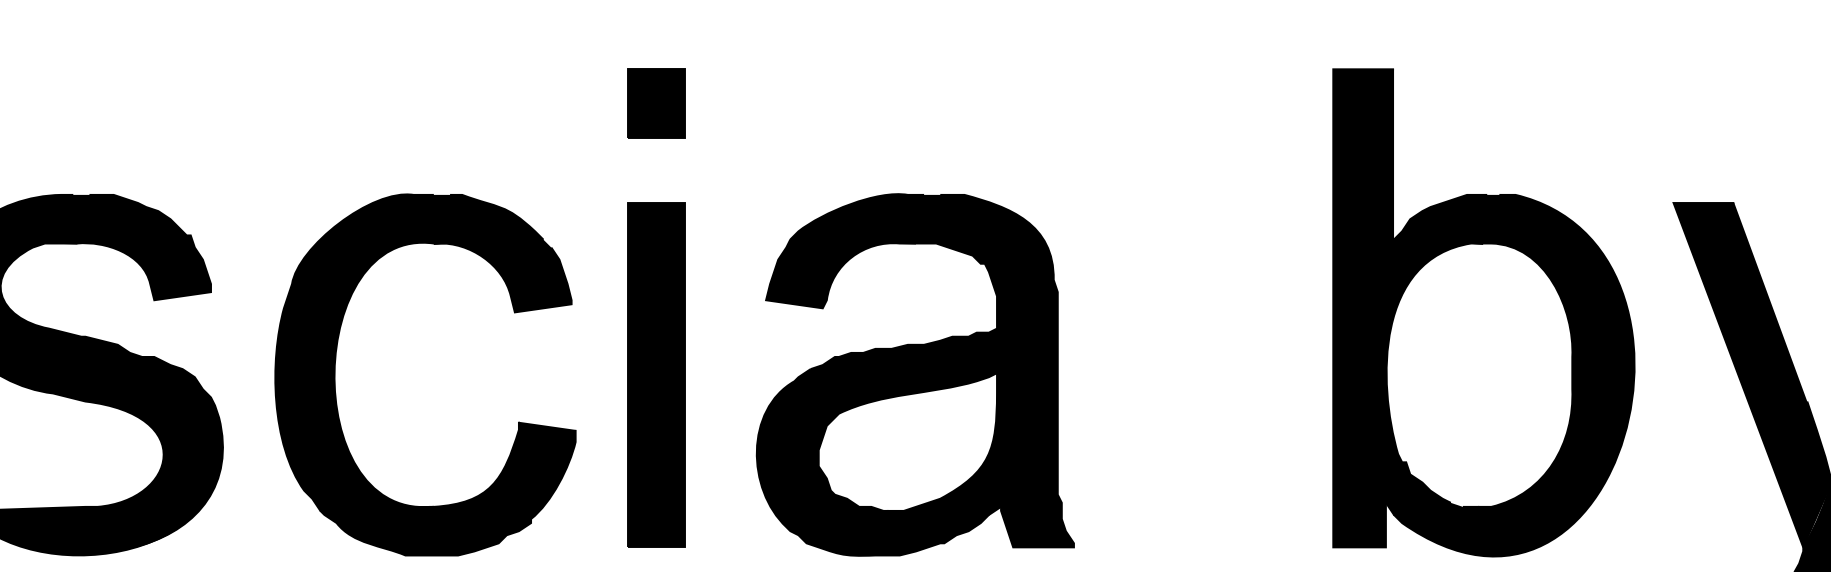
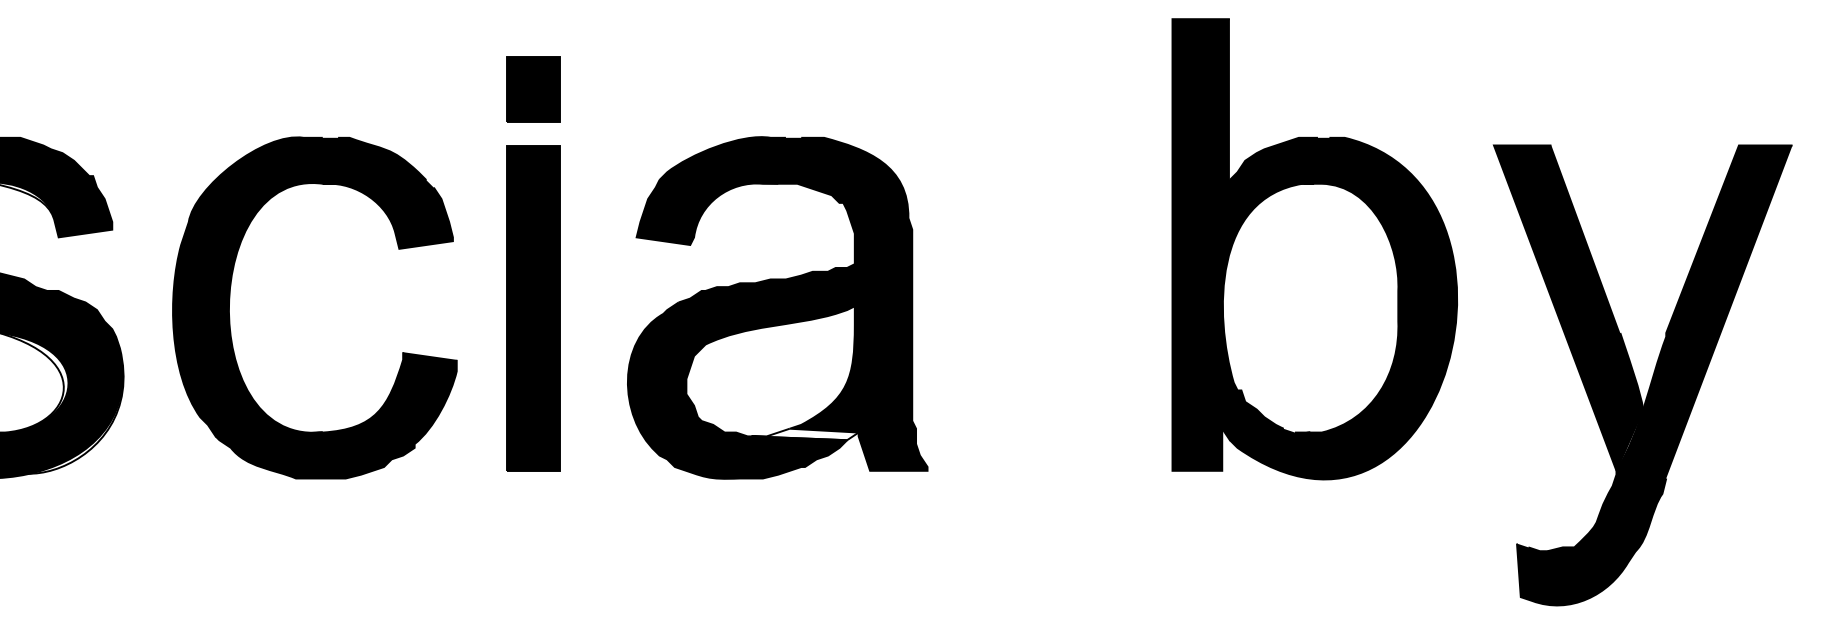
part: (656, 103) -> (533, 89), moved
fill: (943, 508) -> (804, 434), removed

